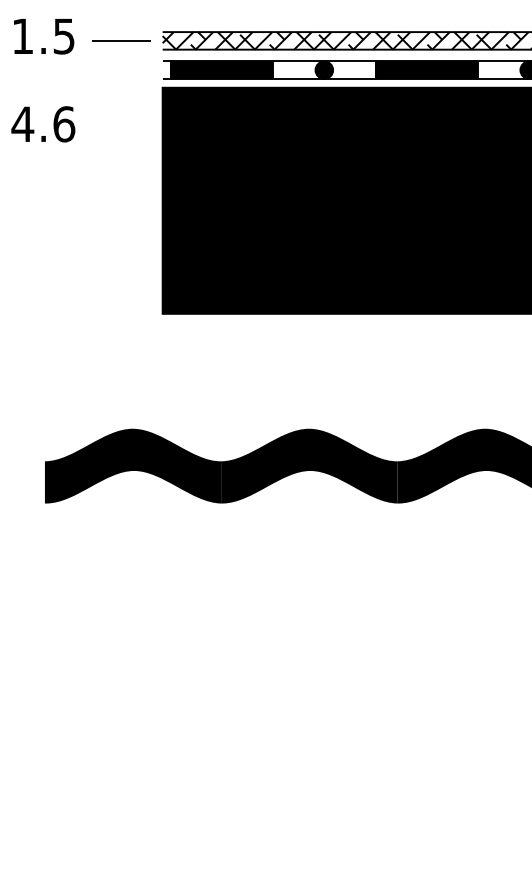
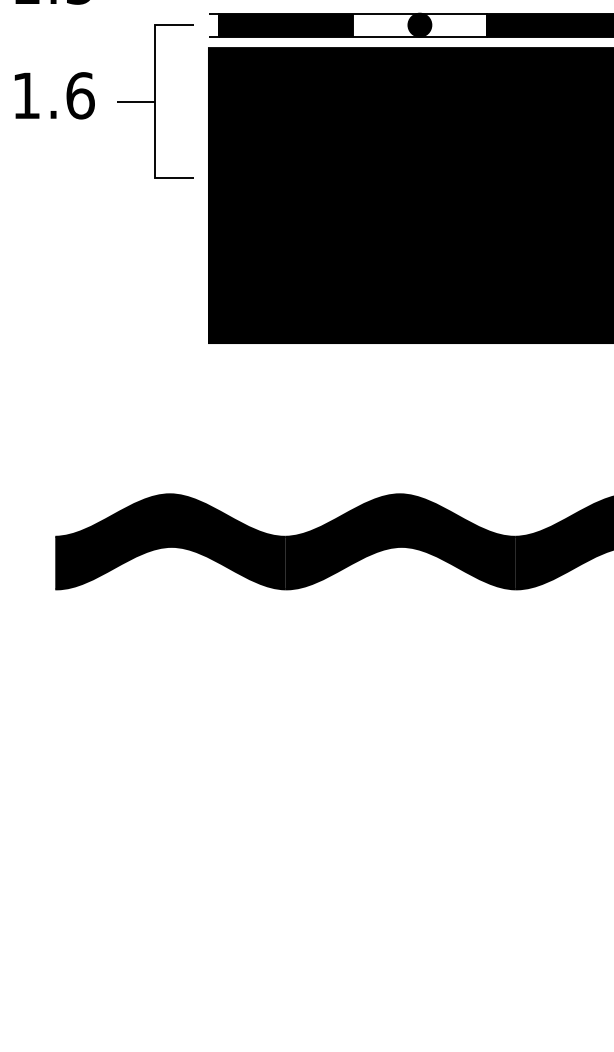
text: (22, 123) -> (26, 94), 4.6 -> 1.6
part: (121, 128) -> (155, 101), added

